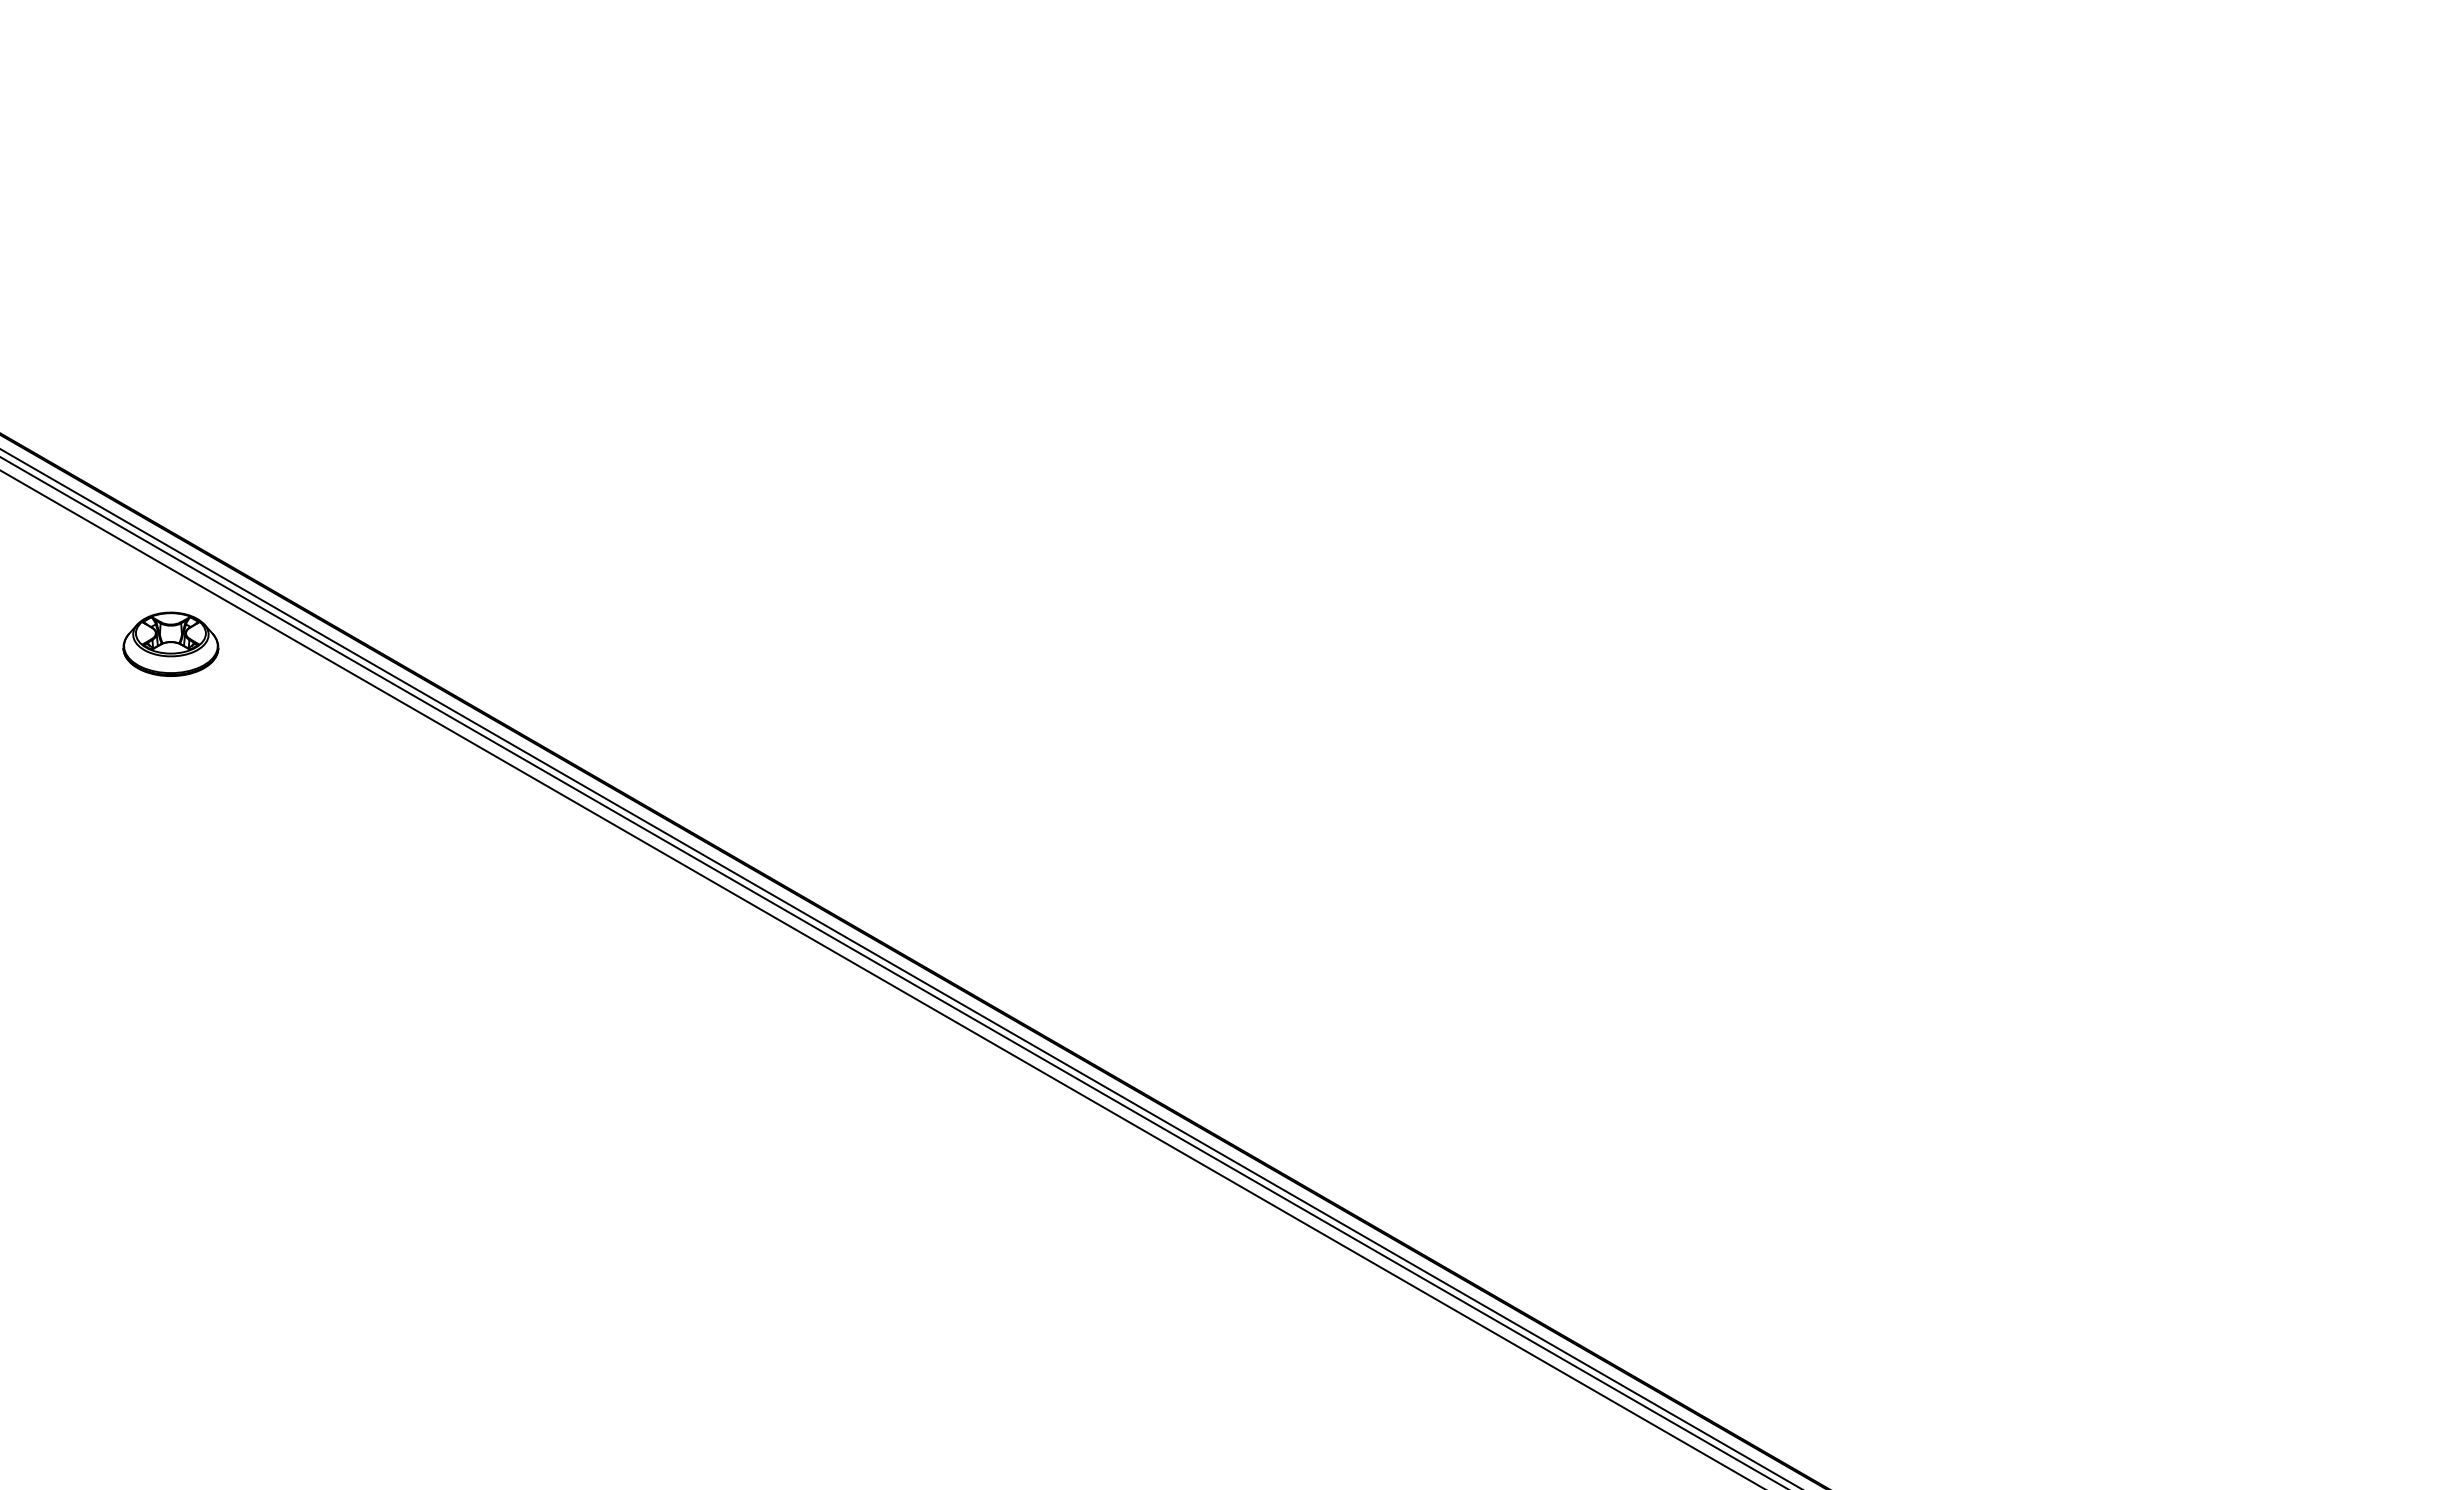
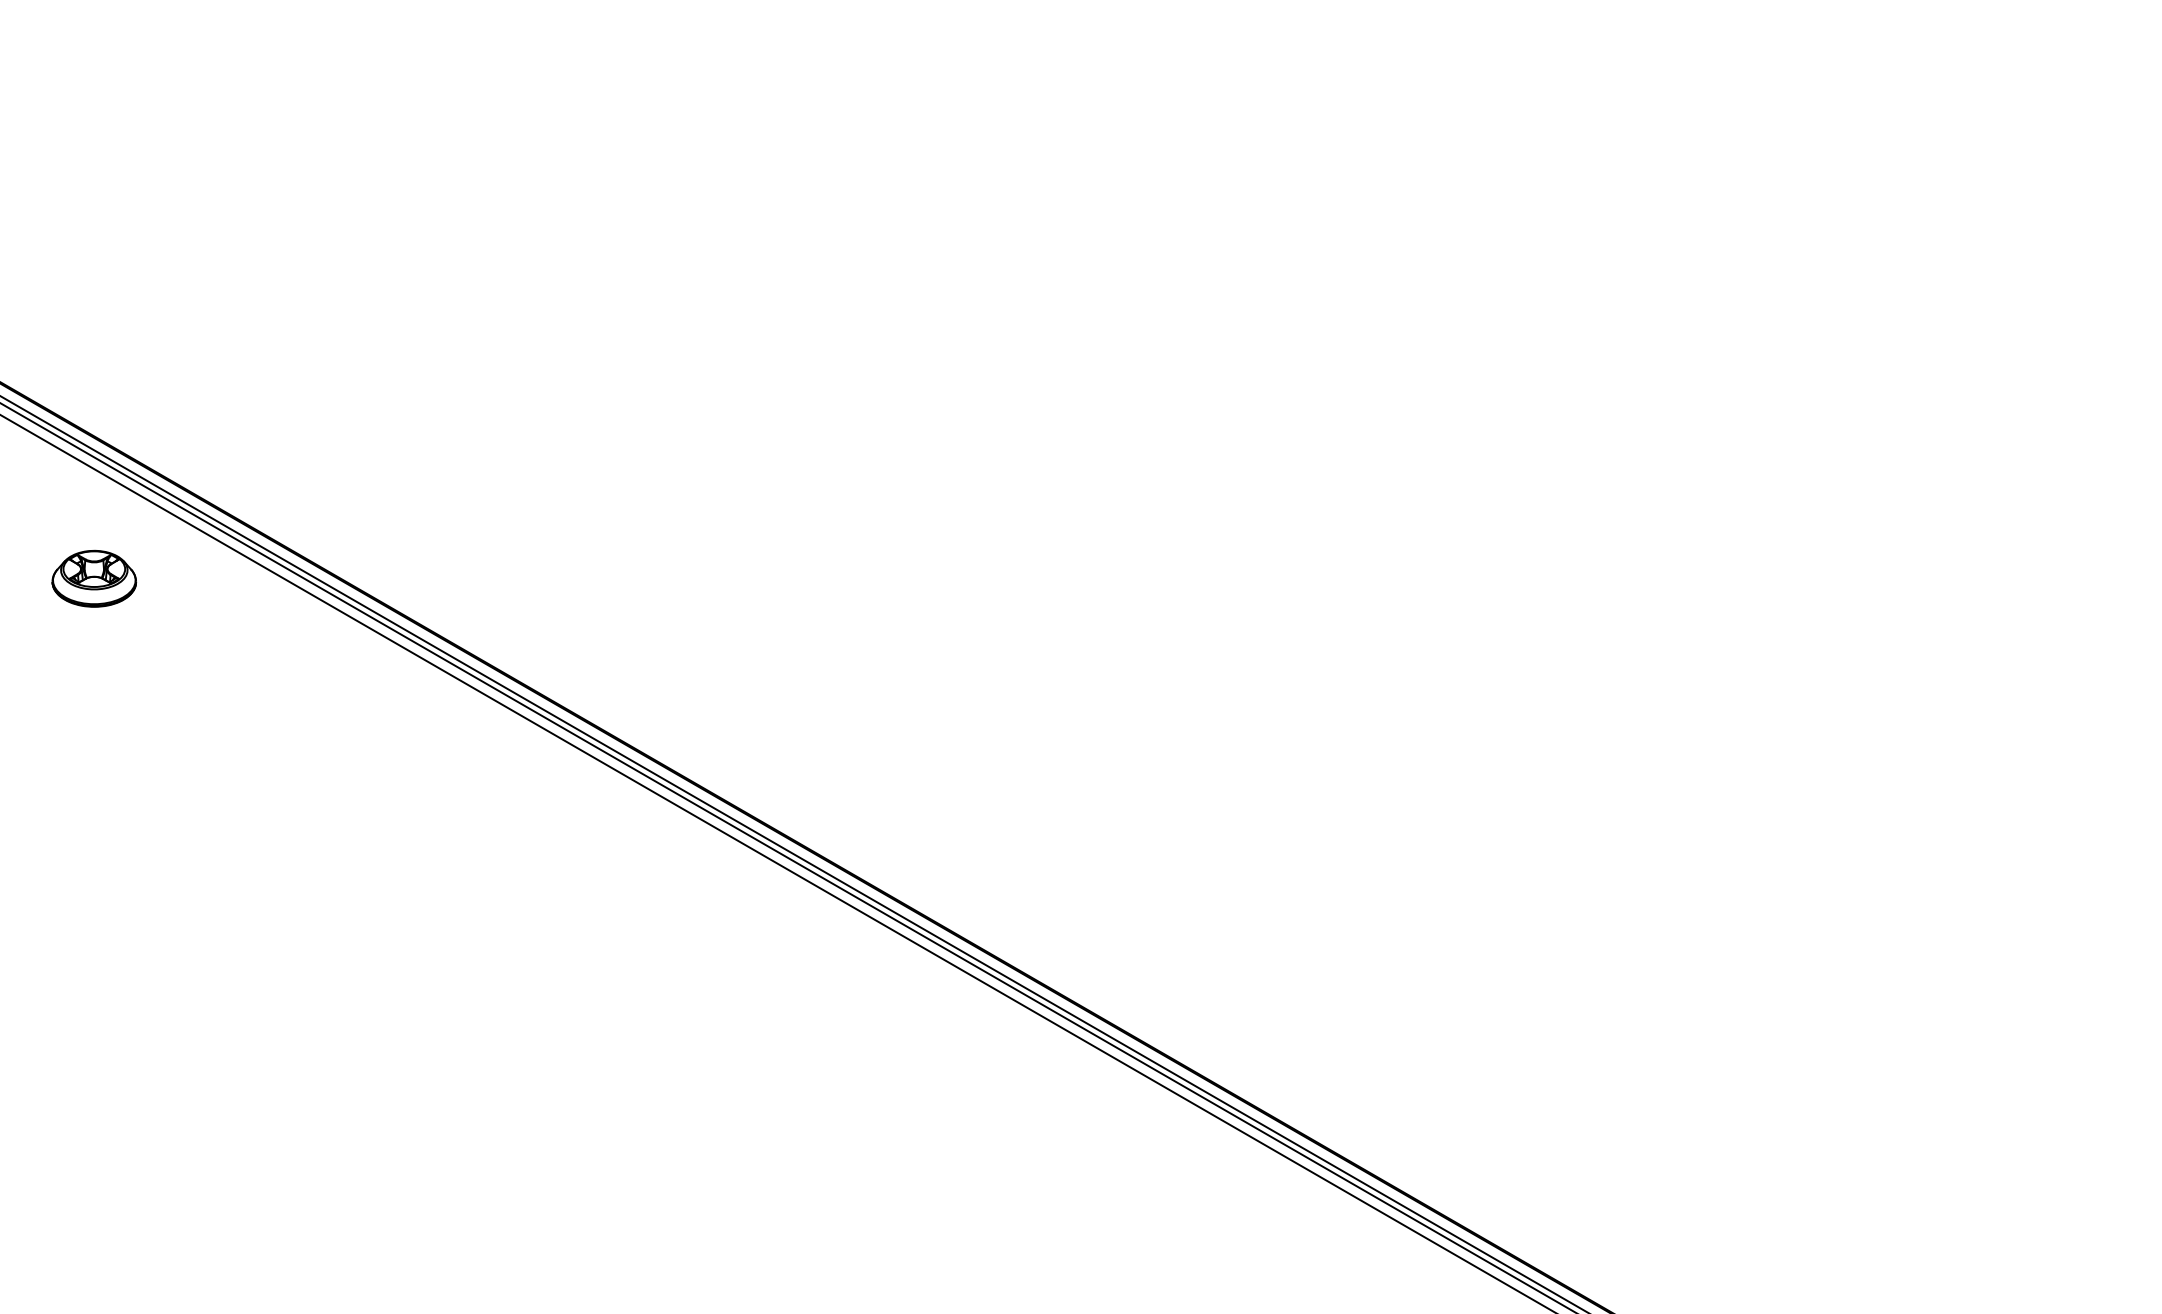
part: (170, 643) -> (93, 578), moved

